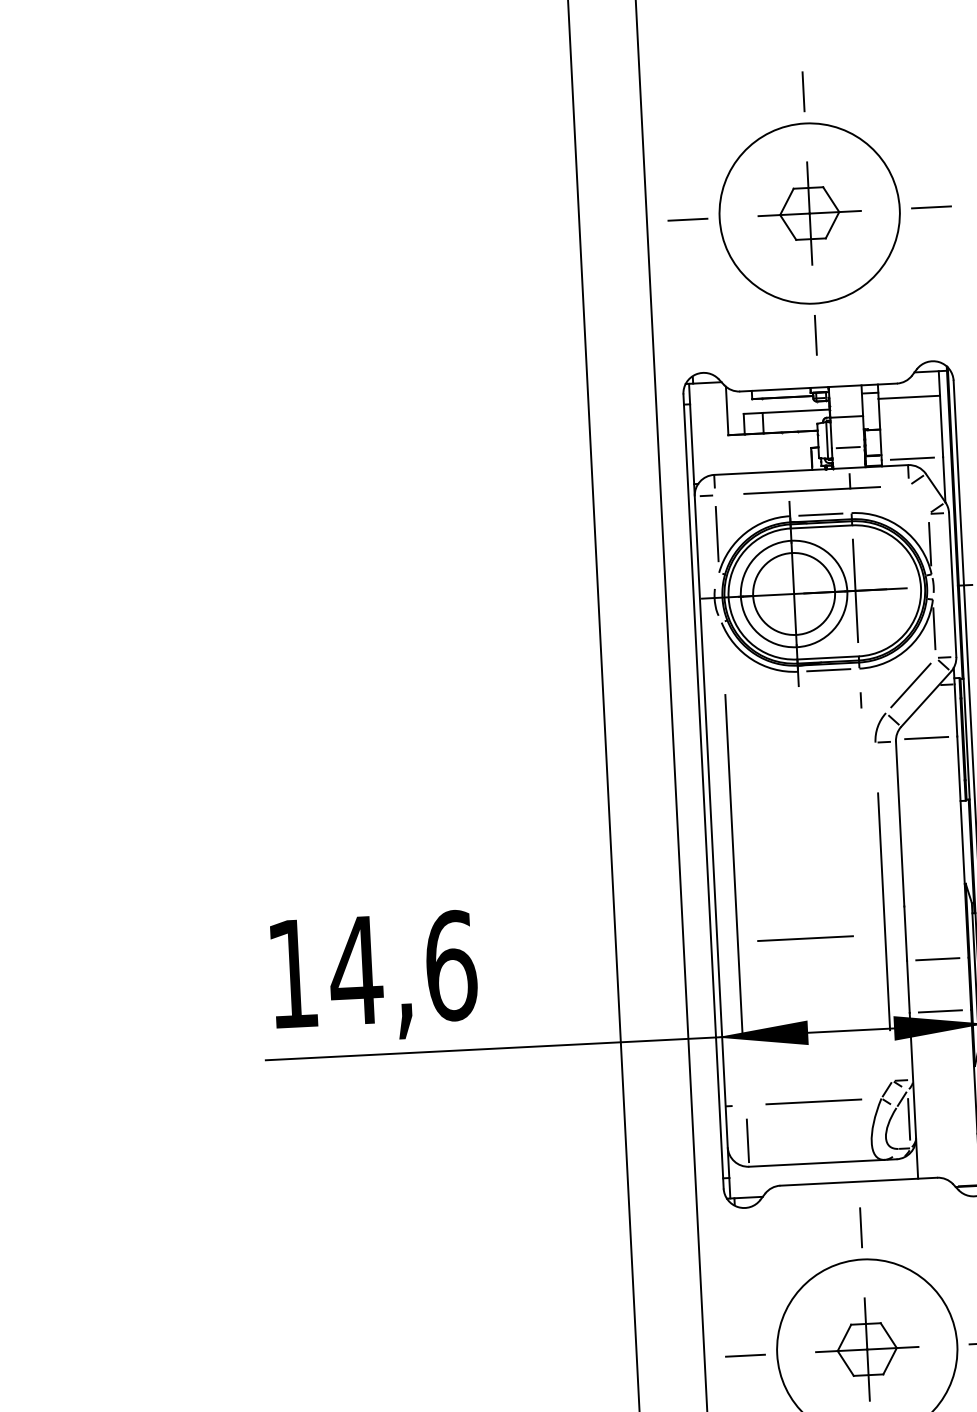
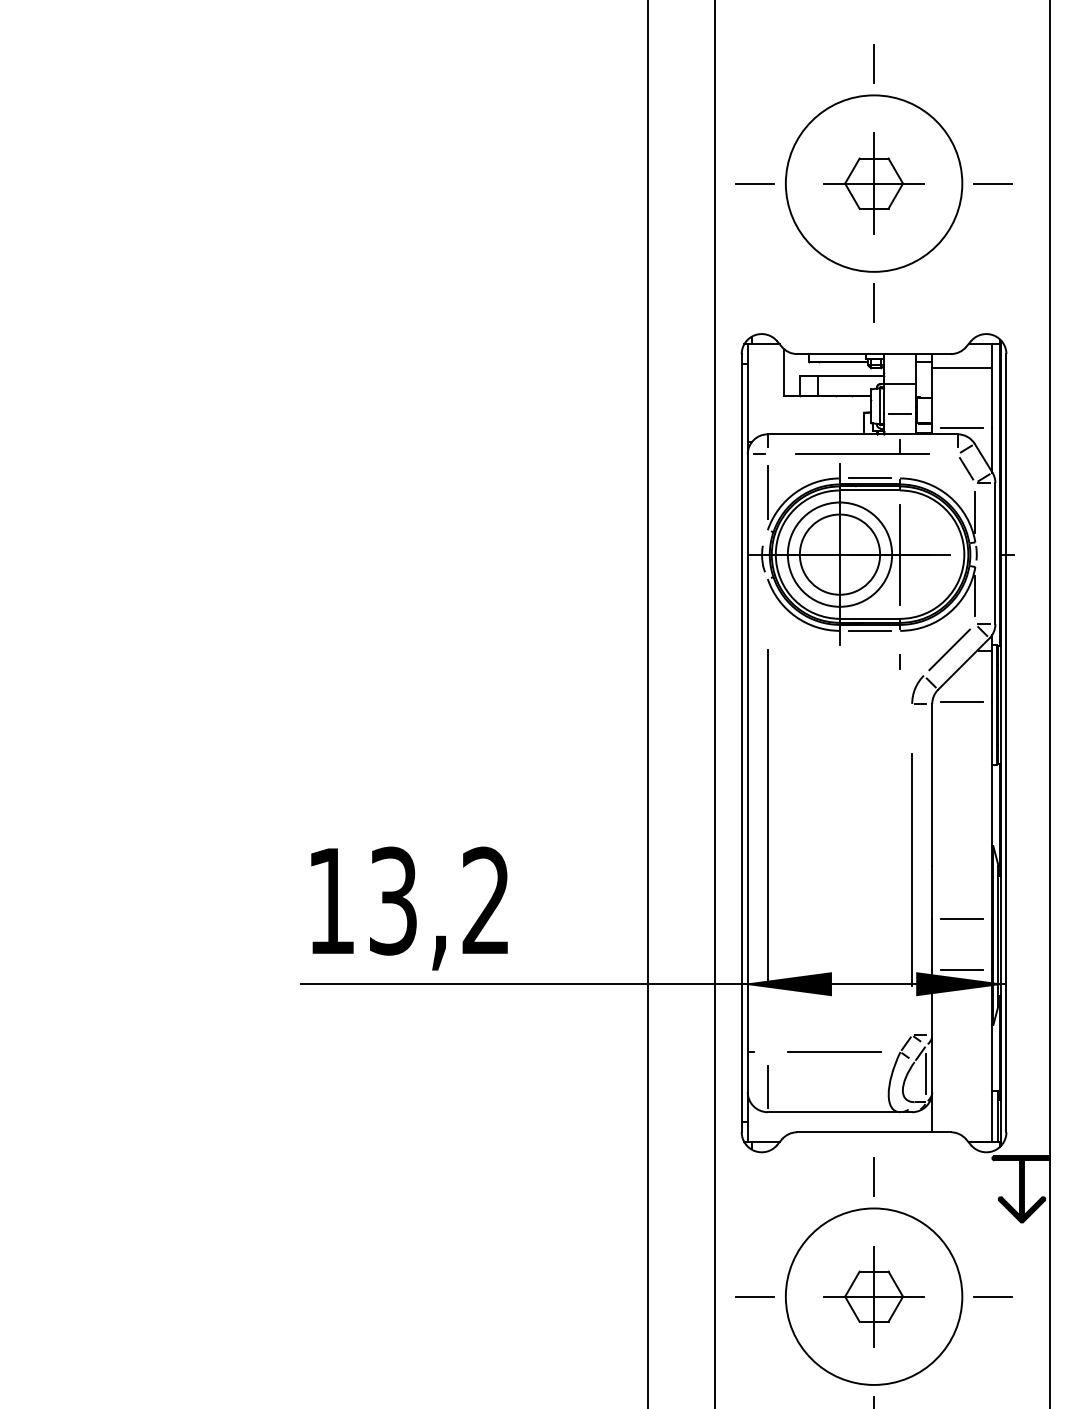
line: (918, 499) -> (966, 468), added
line: (805, 938) -> (834, 891), removed
text: (403, 967) -> (439, 900), 14,6 -> 13,2

